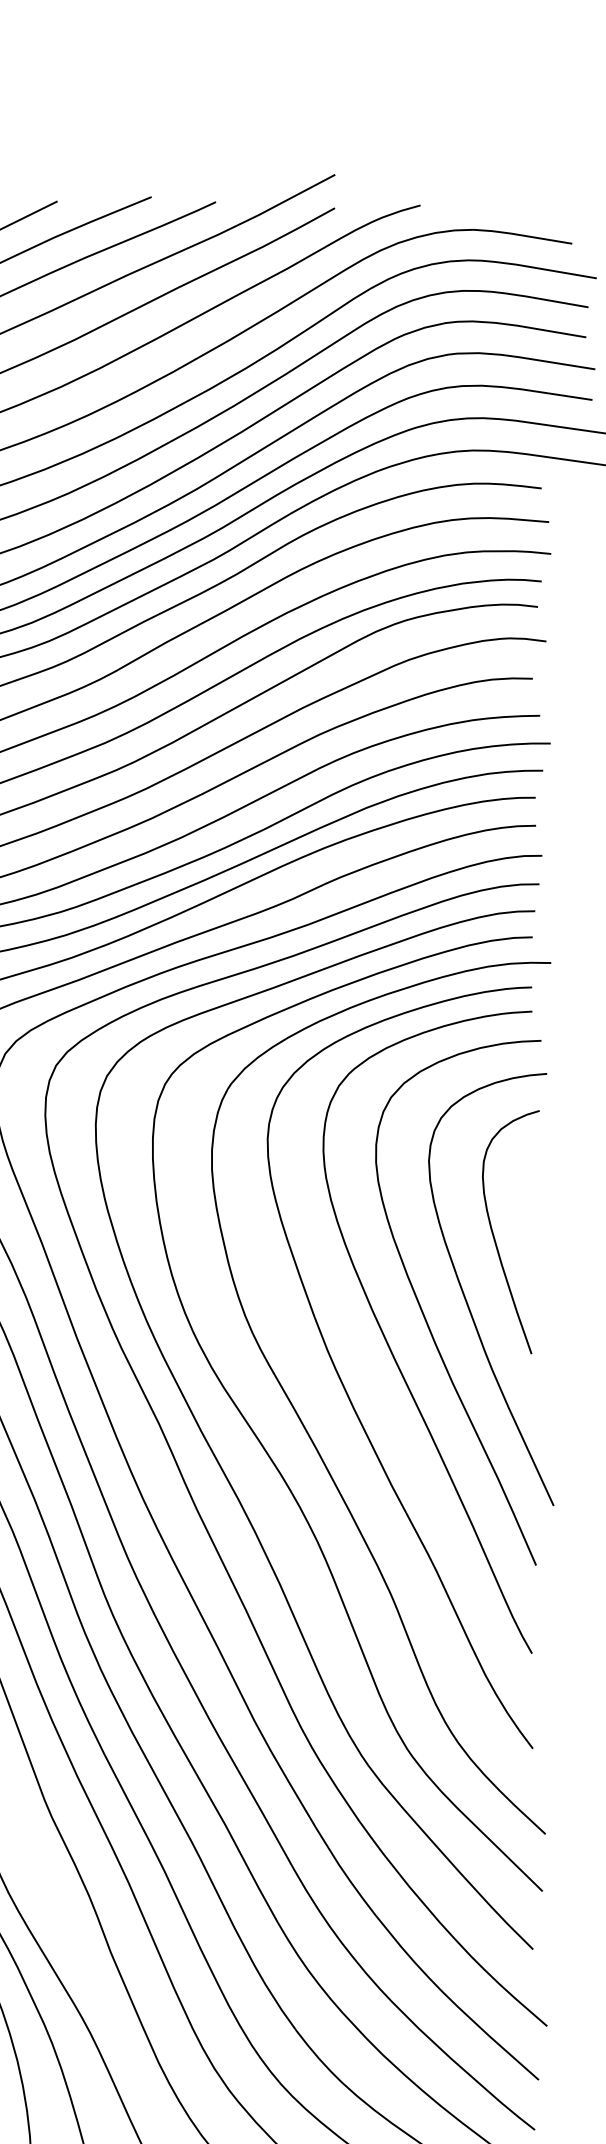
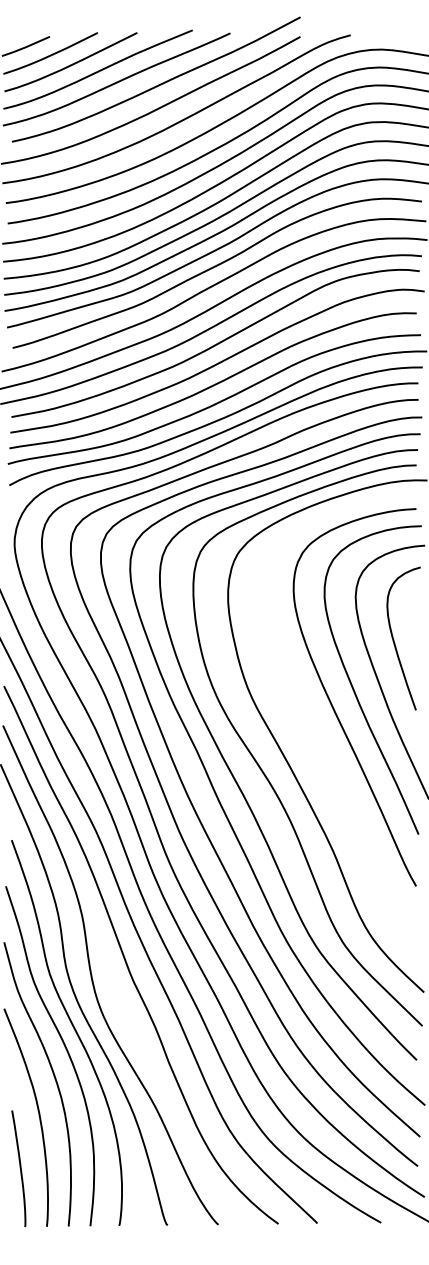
curve: (347, 1388) -> (307, 730), removed

